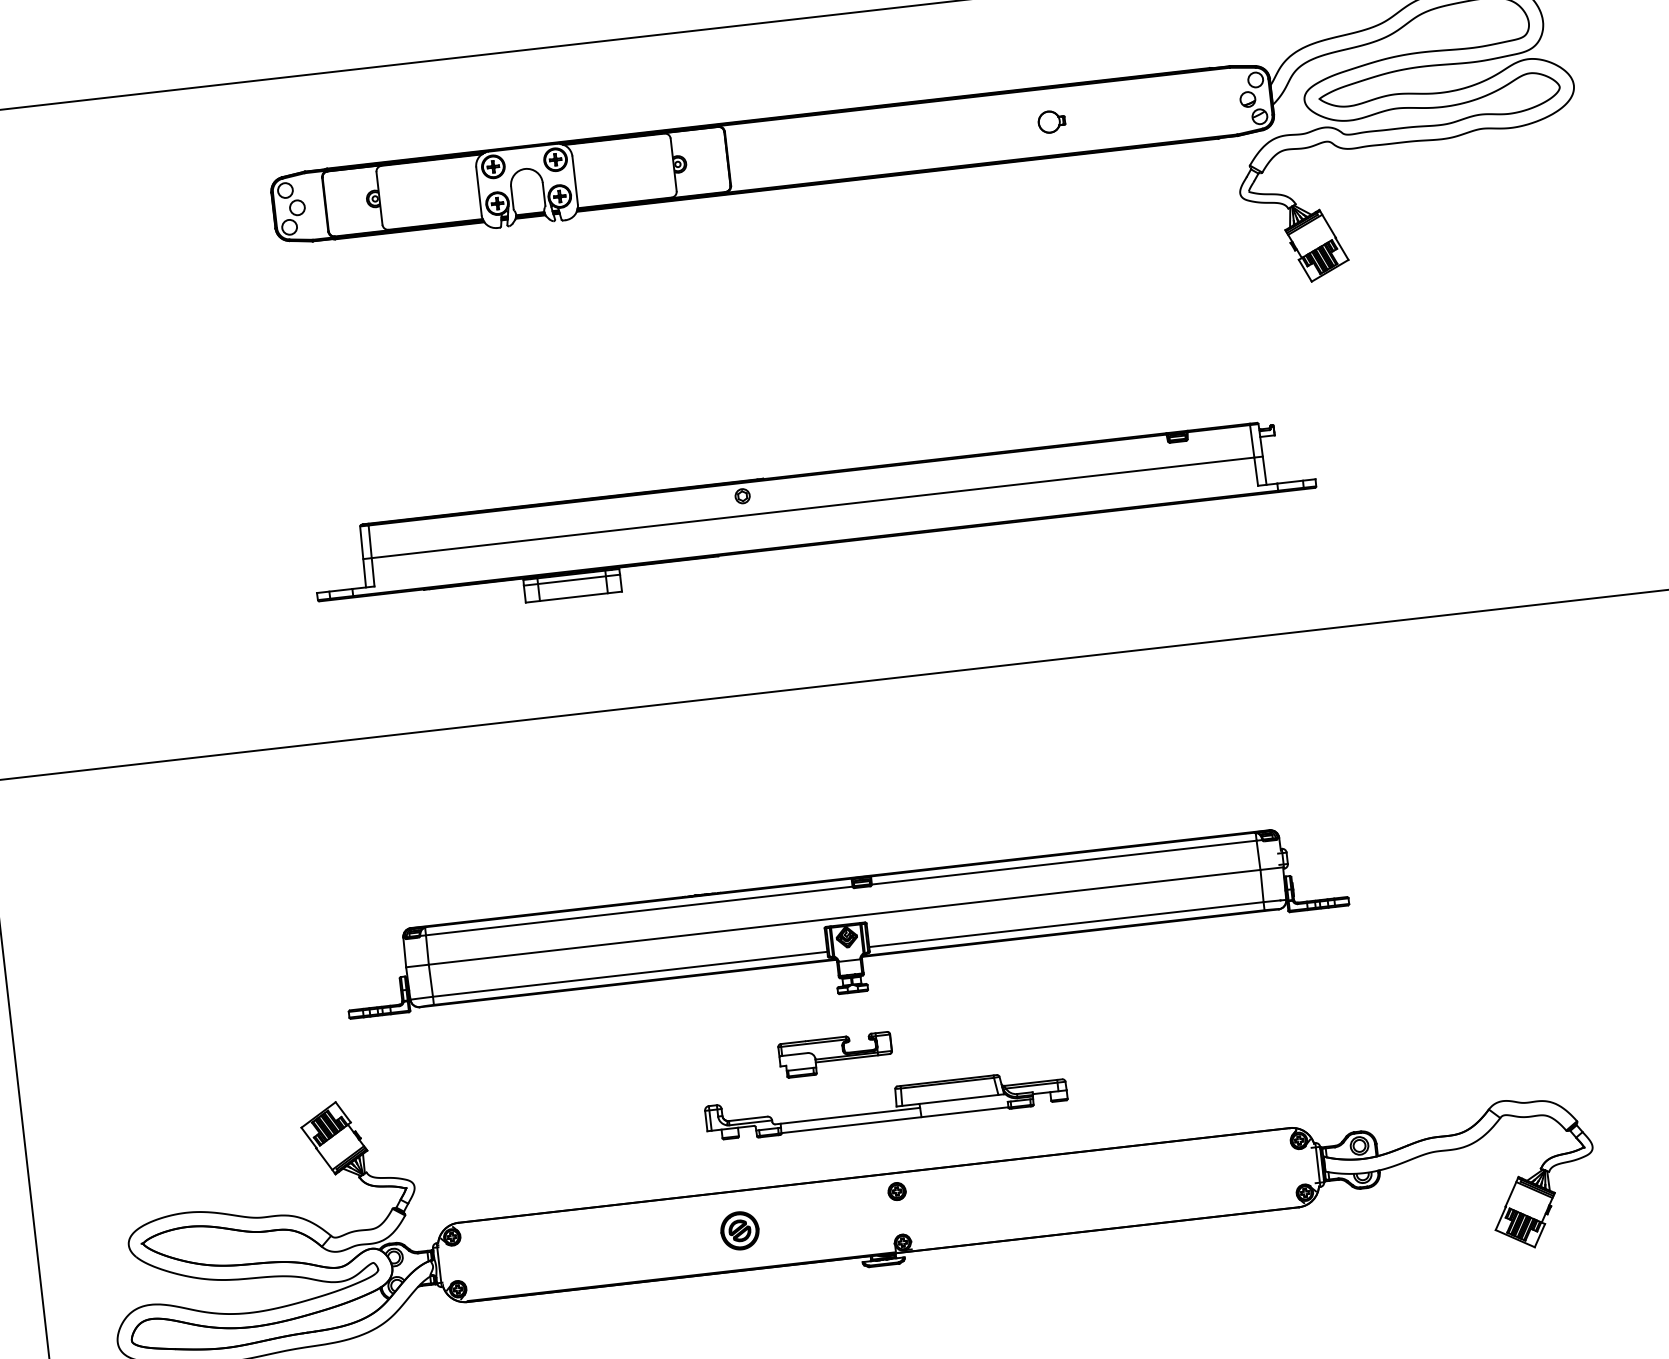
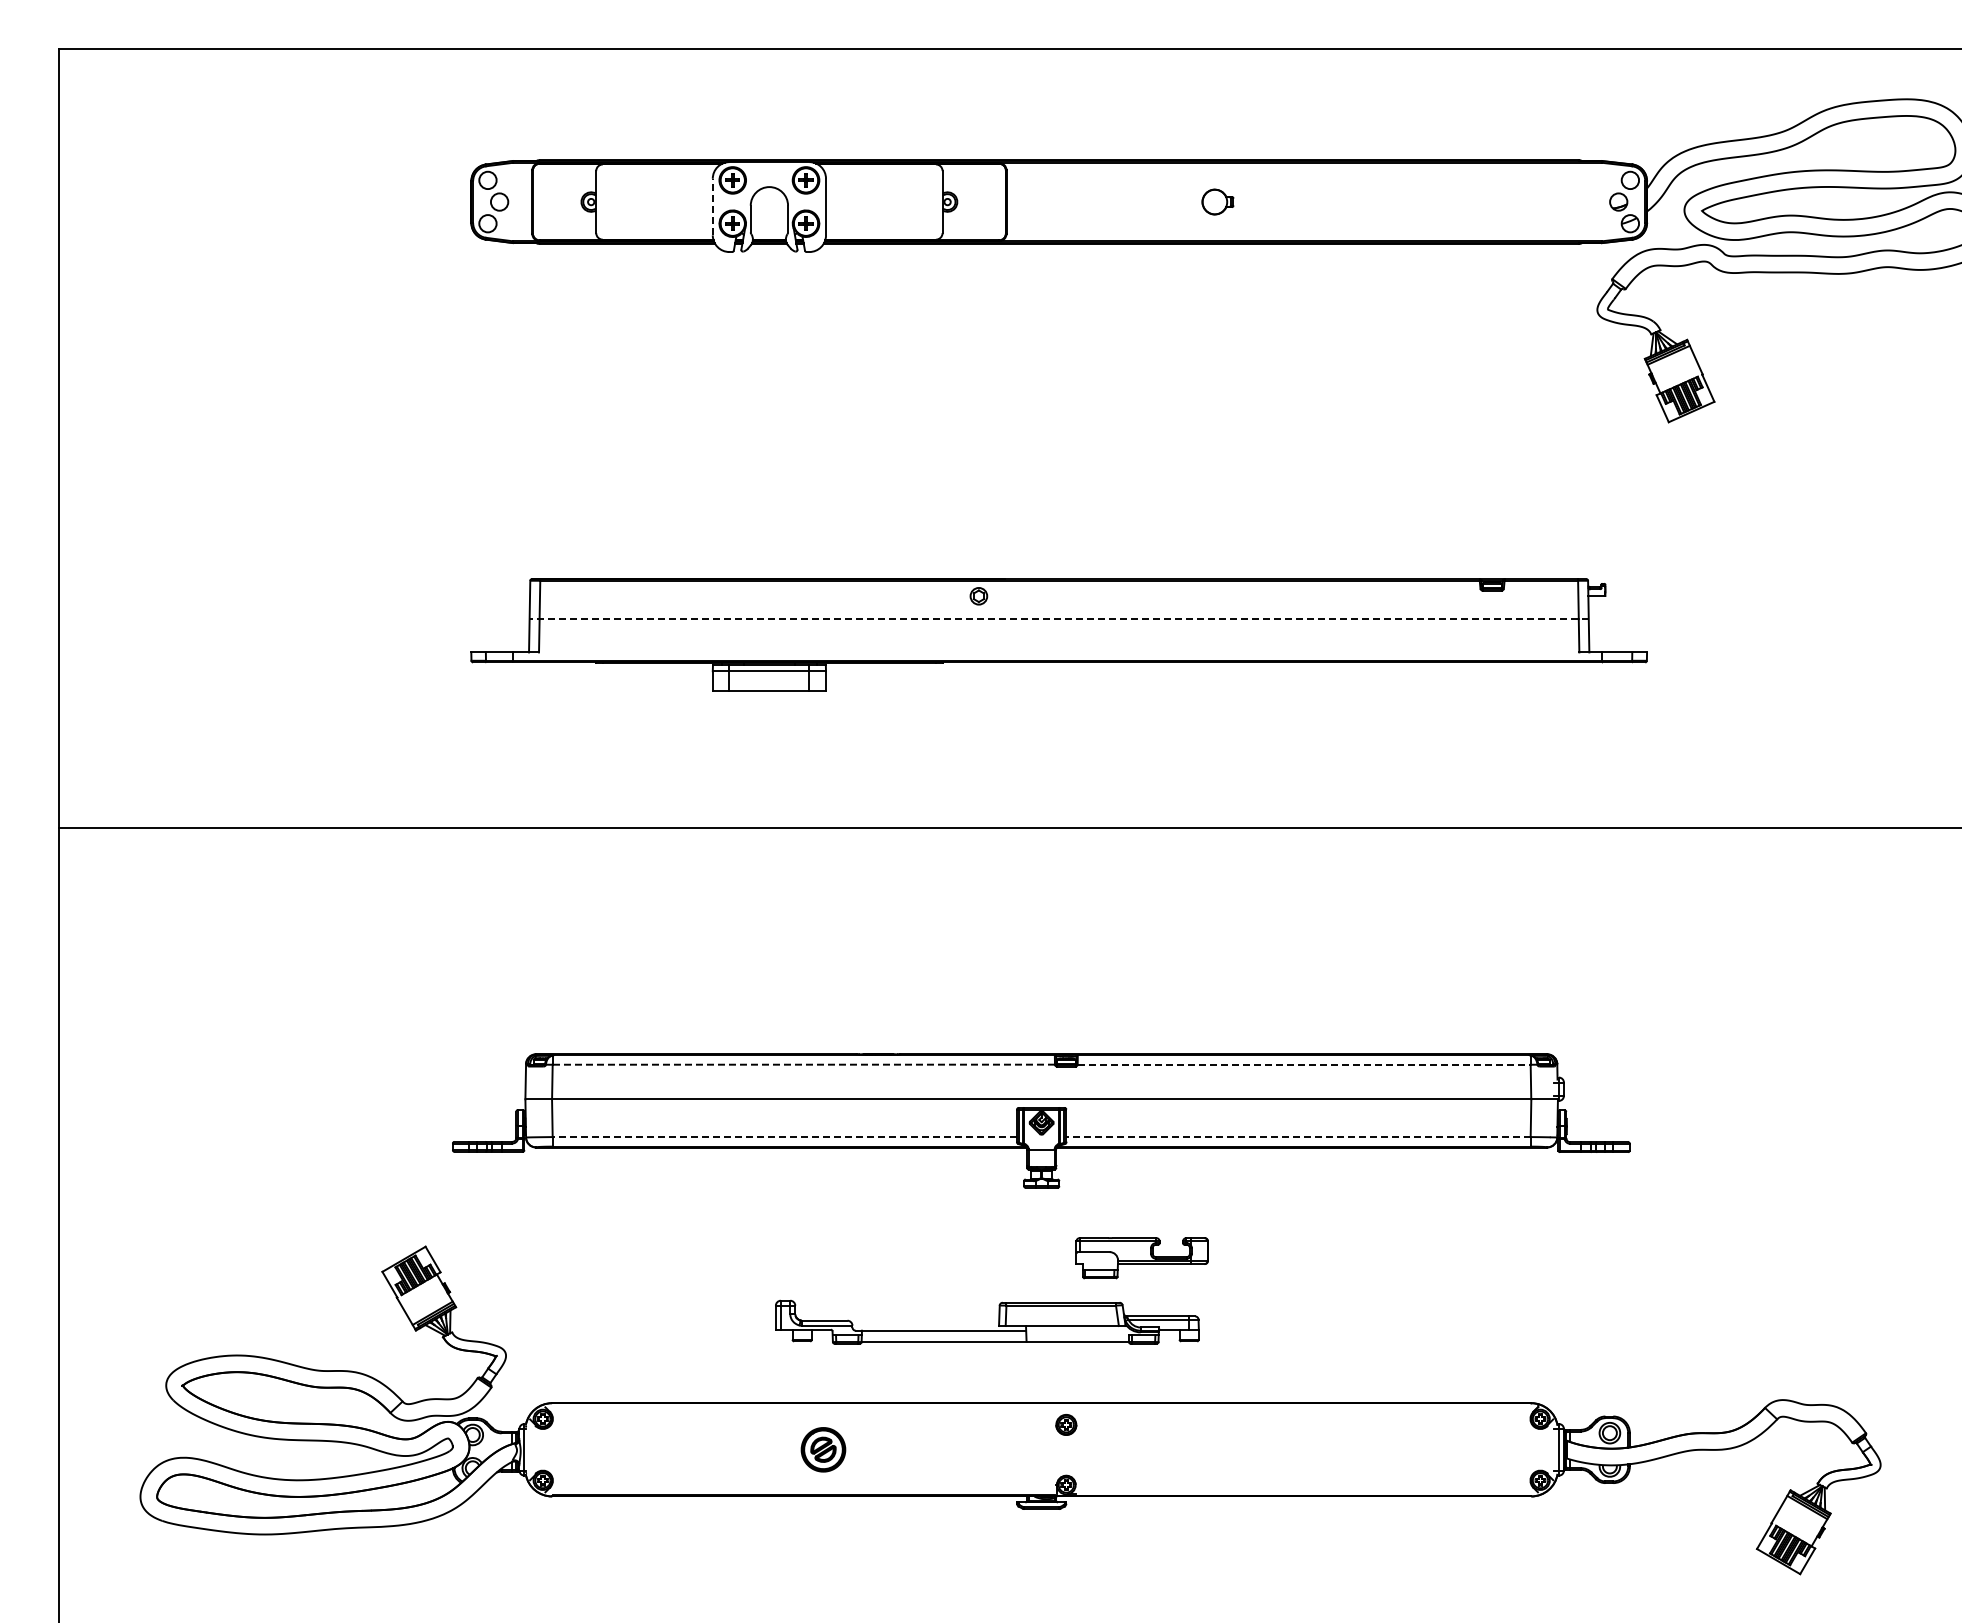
part: (1051, 121) -> (1217, 201), moved
line: (478, 190) -> (712, 206), solid -> dashed
line: (813, 508) -> (1059, 619), solid -> dashed
line: (1064, 862) -> (1304, 1064), solid -> dashed
line: (638, 910) -> (803, 1064), solid -> dashed
line: (1066, 924) -> (1298, 1137), solid -> dashed
line: (629, 974) -> (784, 1137), solid -> dashed
part: (835, 1055) -> (1141, 1258), moved
part: (887, 1111) -> (987, 1330), moved
part: (739, 1230) -> (823, 1449), moved

